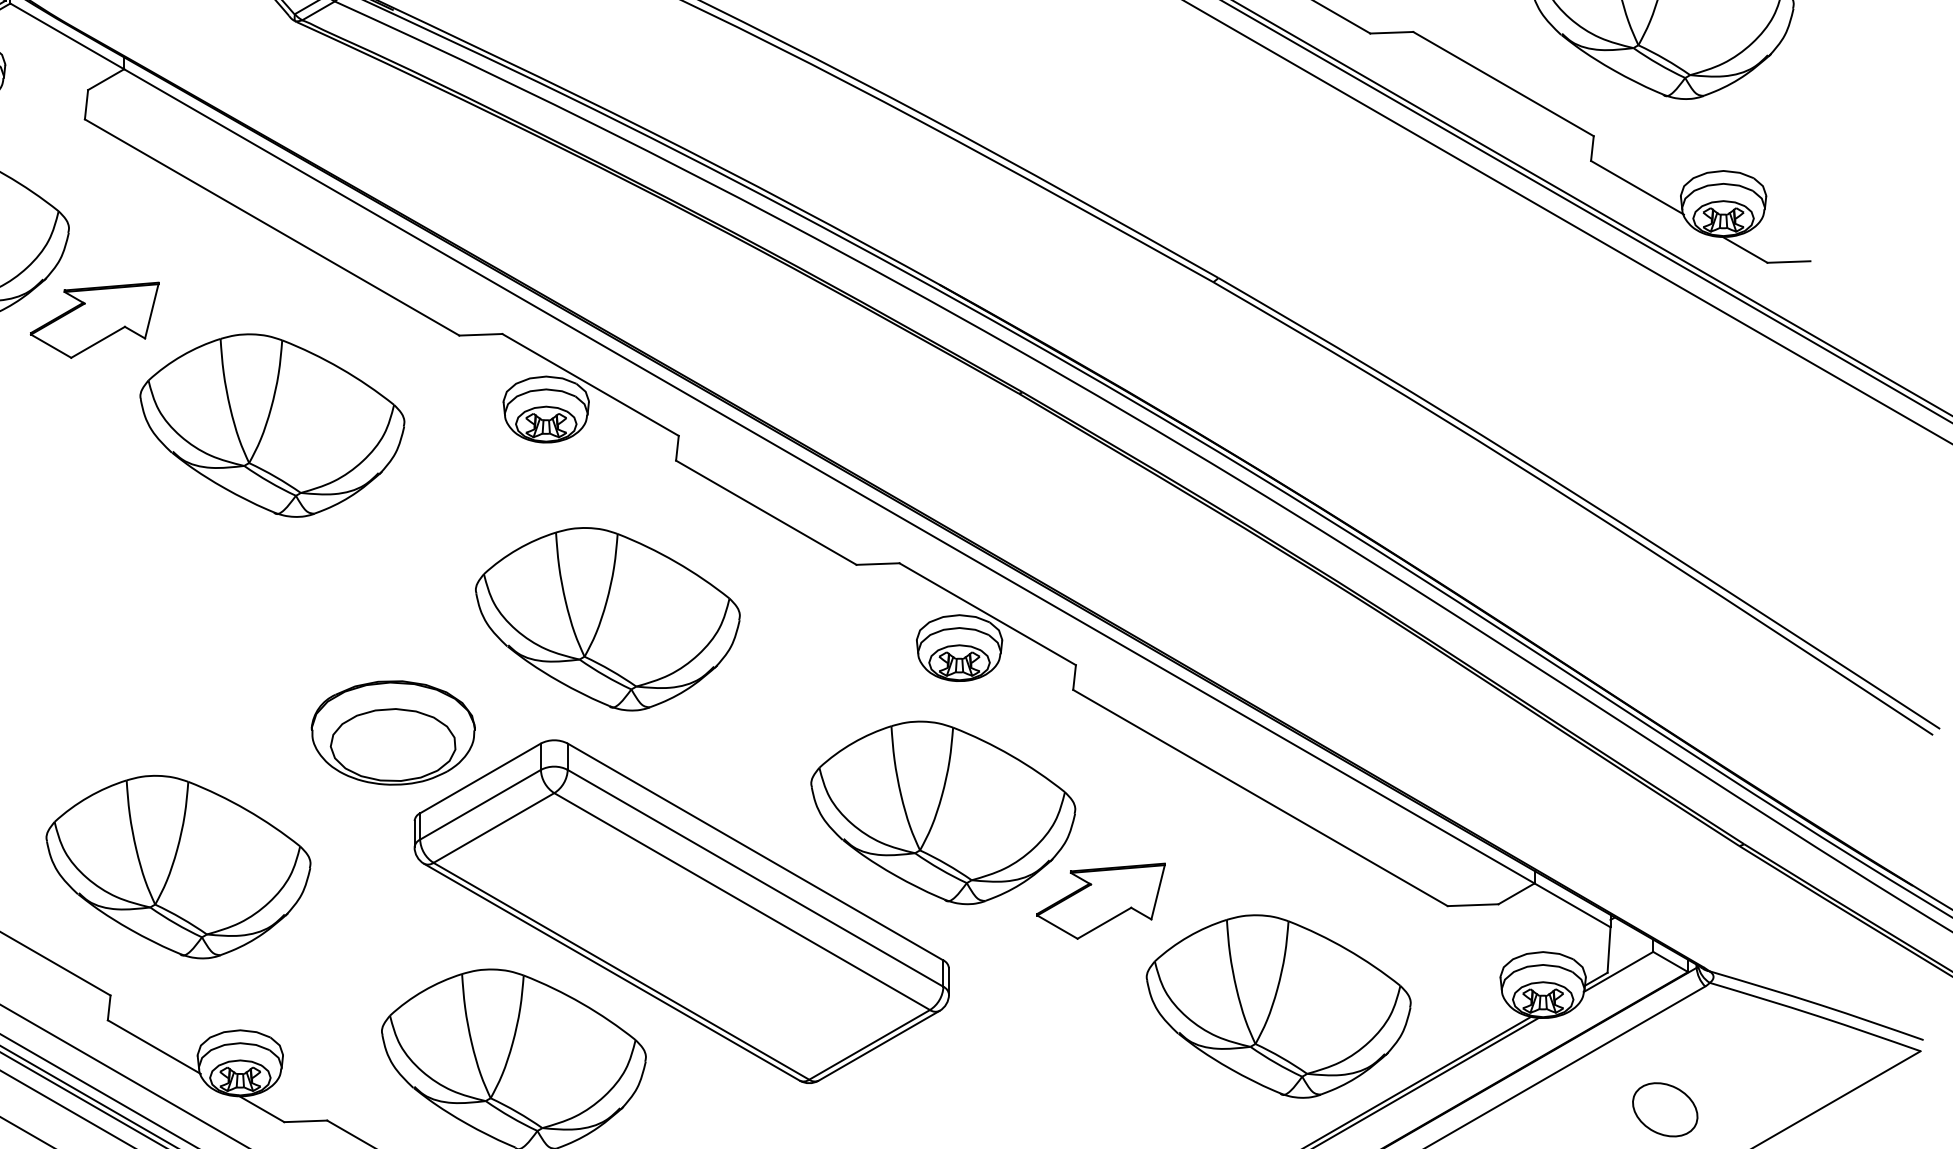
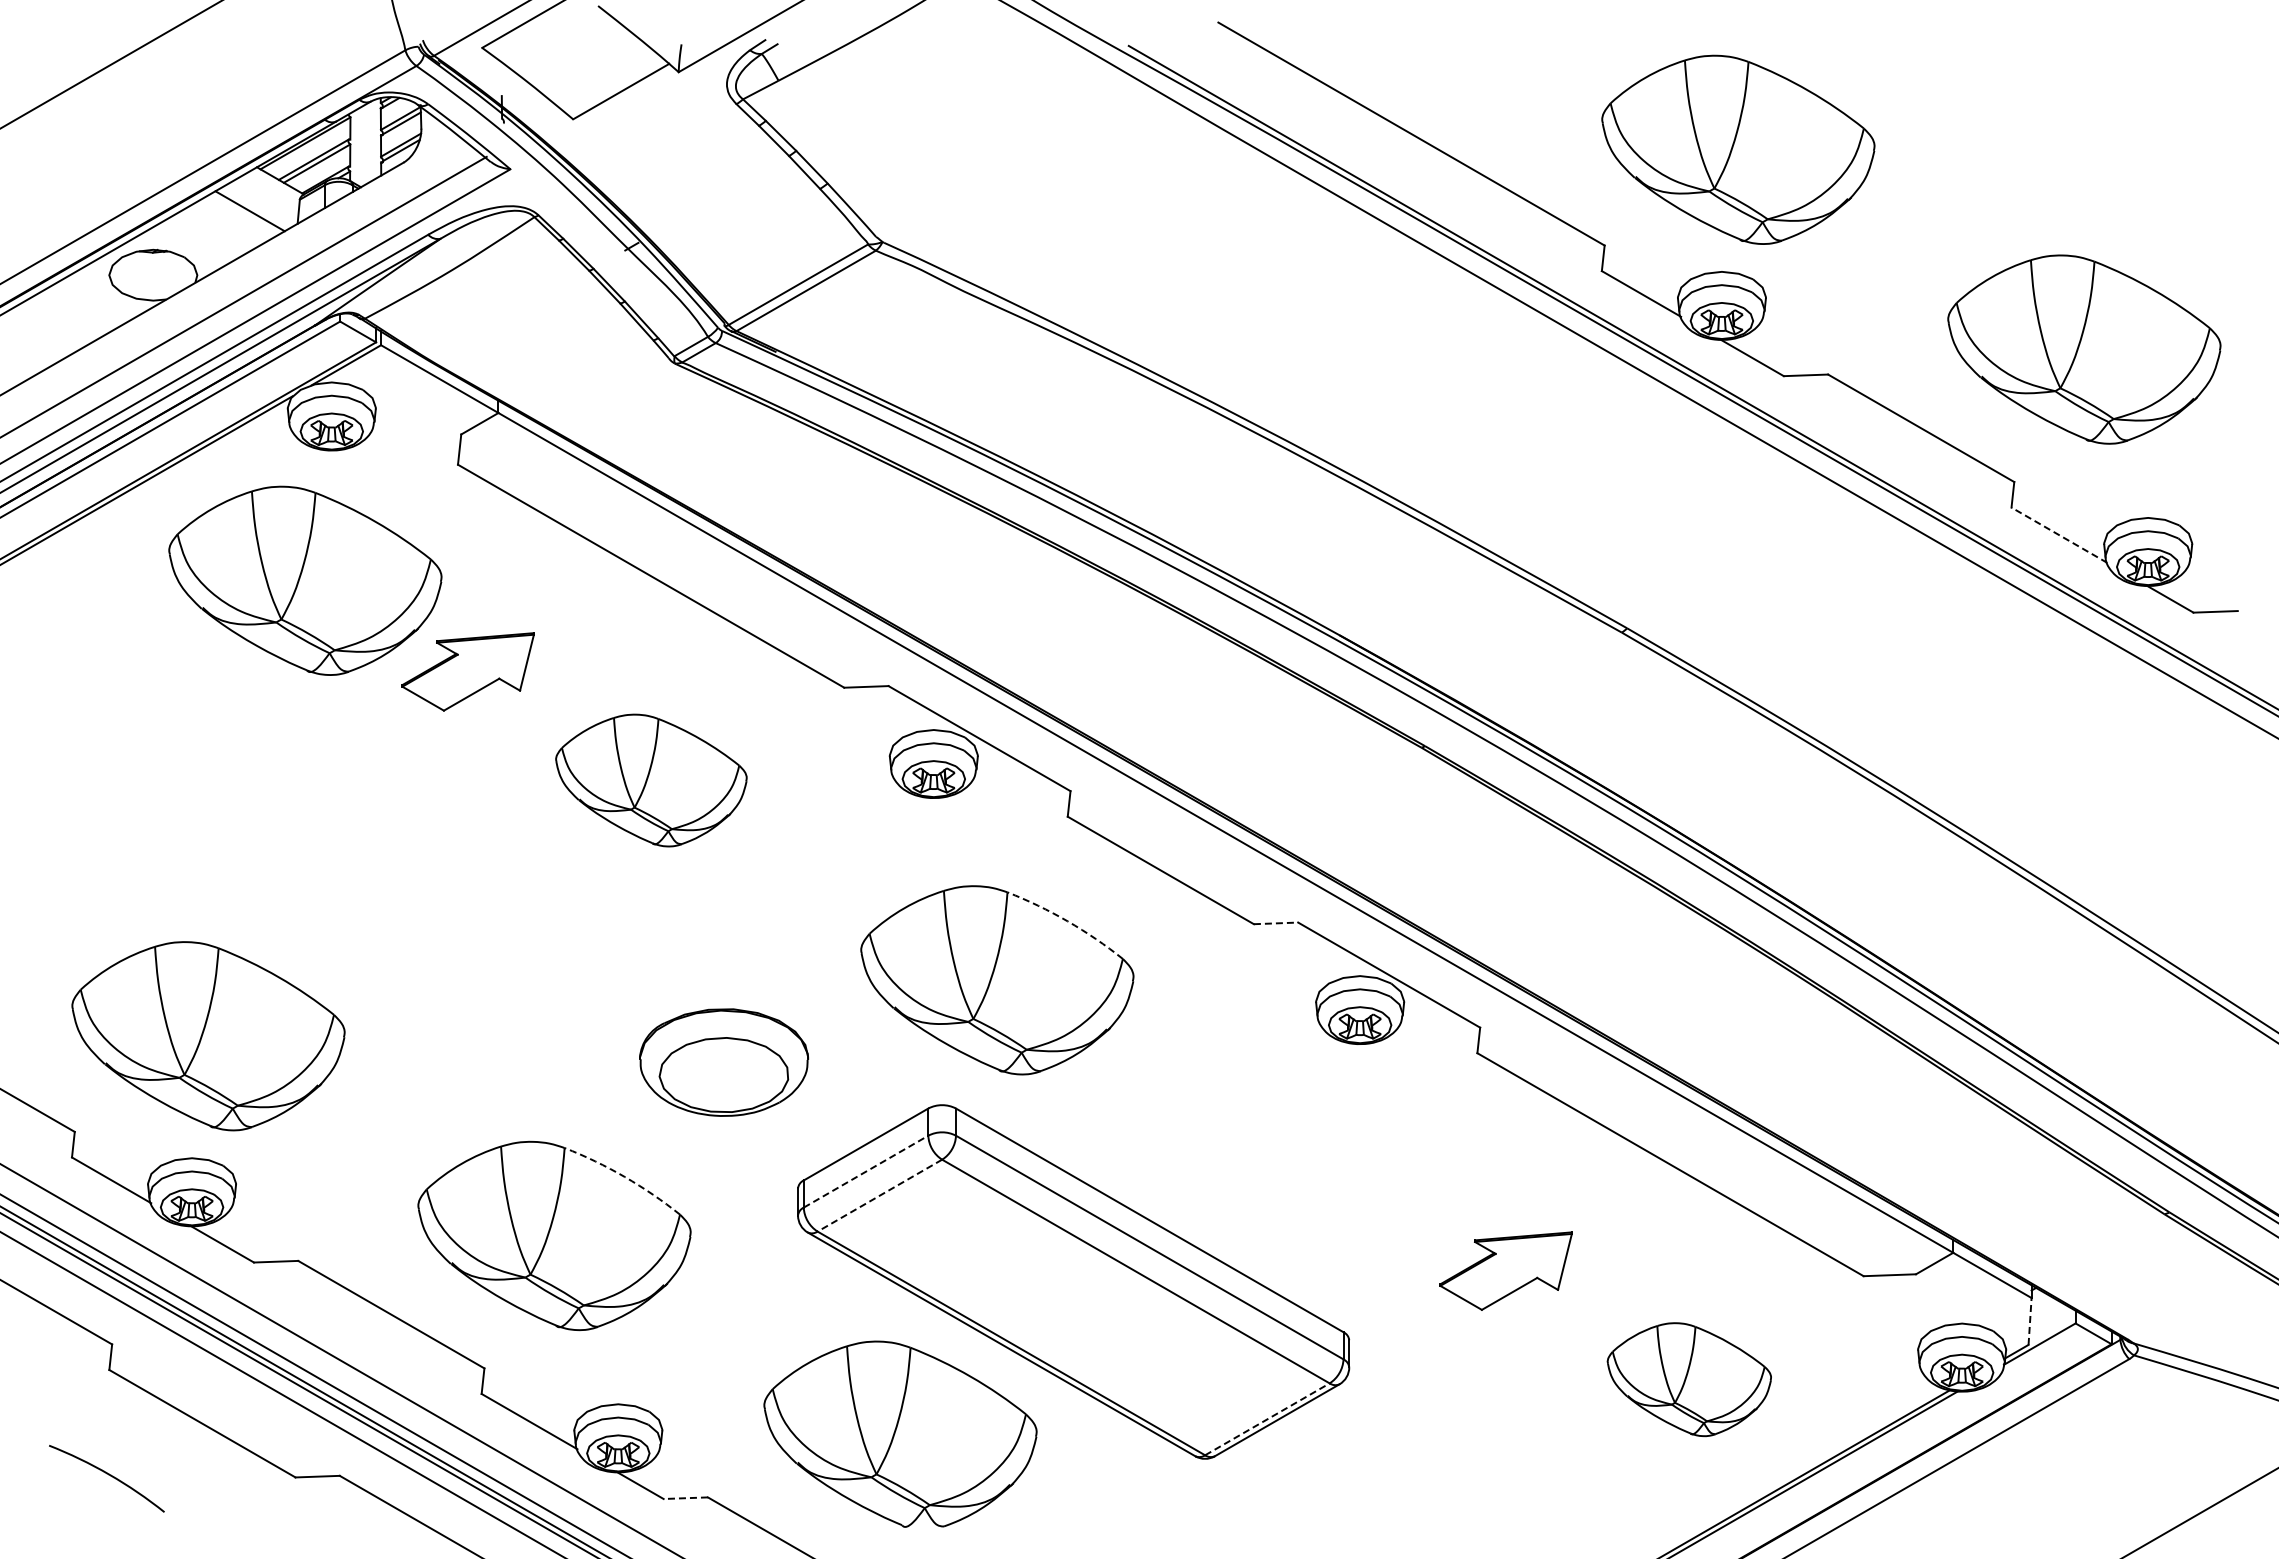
line: (1637, 188) -> (2059, 535), solid -> dashed
part: (272, 425) -> (651, 780), size x0.7
arc: (675, 562) -> (1067, 921), solid -> dashed
line: (878, 564) -> (1276, 923), solid -> dashed
part: (392, 732) -> (723, 1062), moved
line: (480, 804) -> (866, 1171), solid -> dashed
arc: (246, 809) -> (624, 1176), solid -> dashed
part: (943, 813) -> (1343, 1180), removed
line: (493, 827) -> (879, 1195), solid -> dashed
line: (1609, 949) -> (2030, 1320), solid -> dashed
part: (1278, 1006) -> (1689, 1379), size x0.6
line: (869, 1045) -> (1267, 1419), solid -> dashed
part: (1664, 1110) -> (2087, 1486), removed
line: (305, 1121) -> (685, 1498), solid -> dashed

